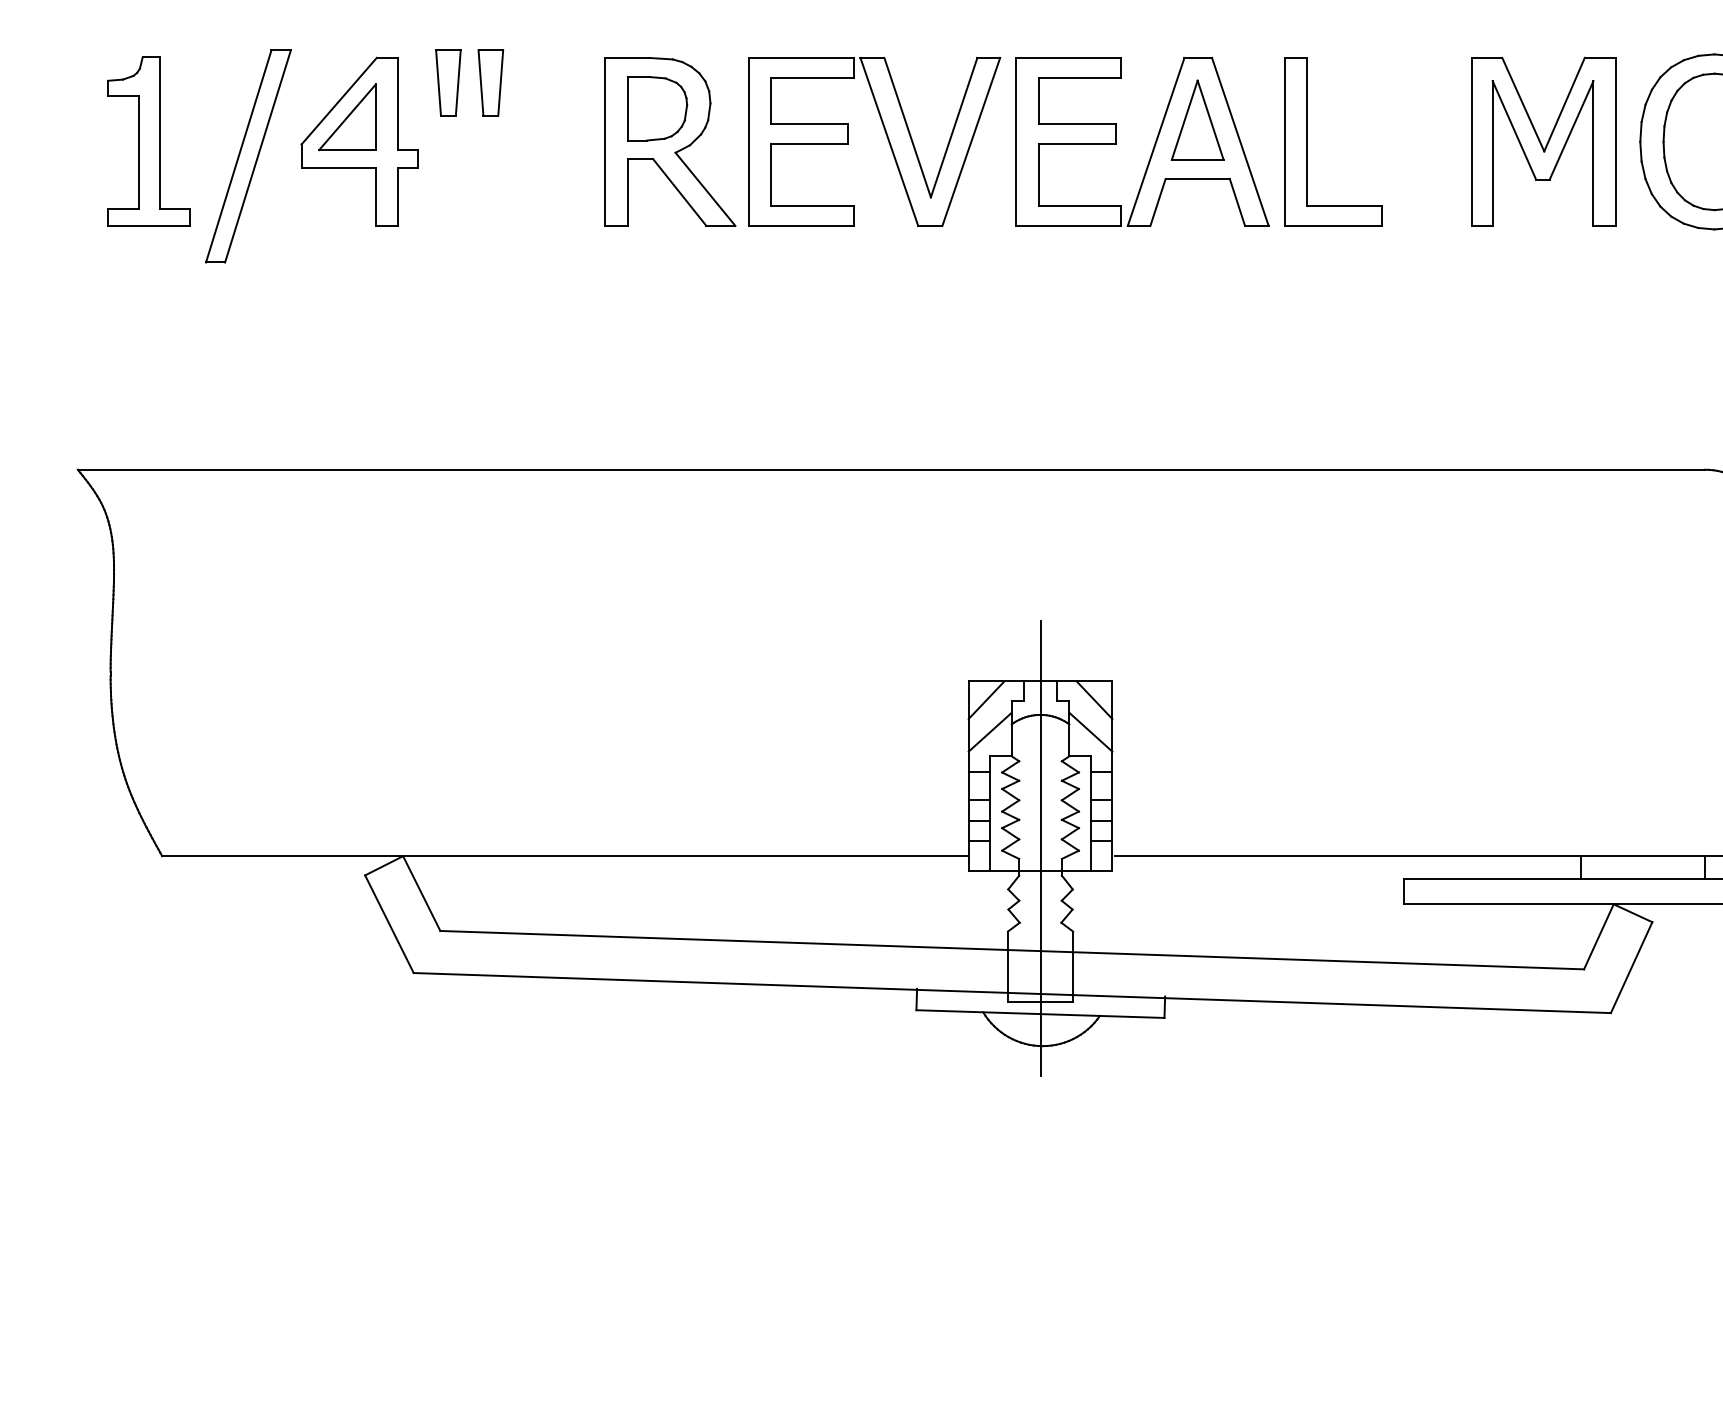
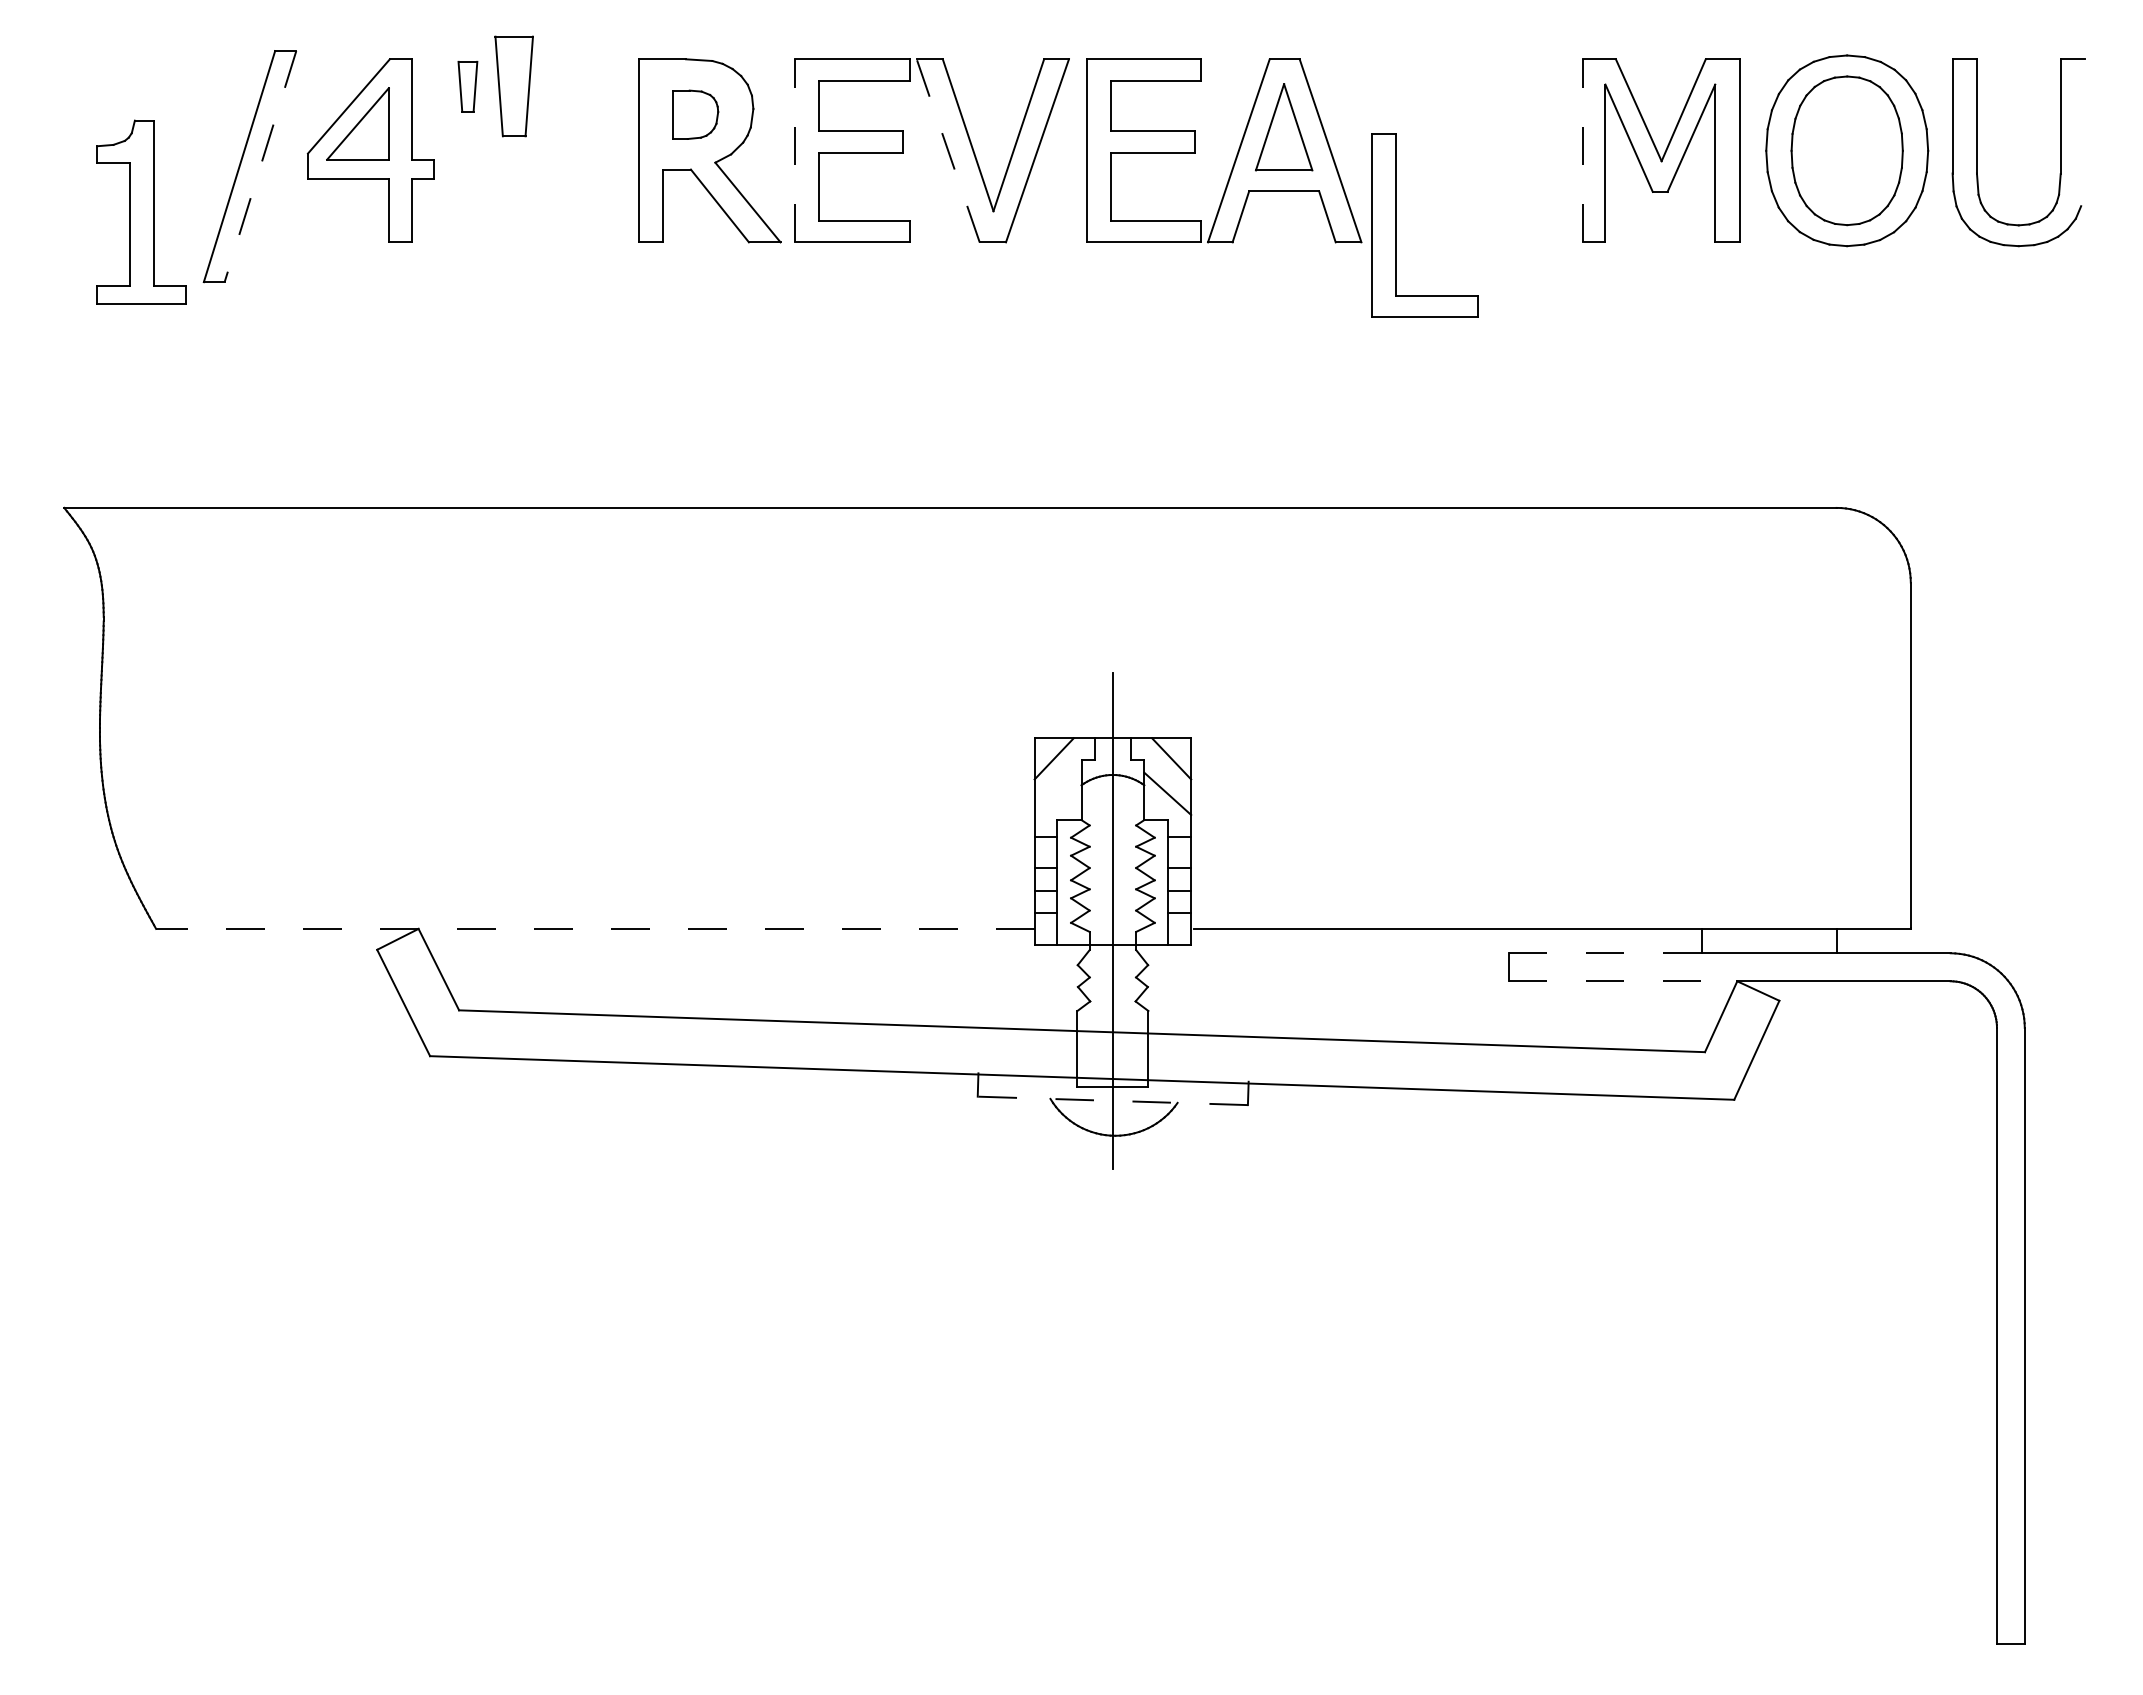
part: (448, 82) -> (467, 86), size x0.7
part: (490, 82) -> (513, 86), size x1.4
part: (657, 108) -> (695, 114), size x0.7
part: (148, 140) -> (141, 211), moved
line: (749, 141) -> (795, 150), solid -> dashed
line: (889, 141) -> (948, 150), solid -> dashed
part: (1307, 141) -> (1396, 225), moved
line: (1471, 141) -> (1582, 150), solid -> dashed
line: (258, 156) -> (260, 166), solid -> dashed
line: (989, 731) -> (1057, 793), removed
line: (564, 855) -> (594, 928), solid -> dashed
line: (1492, 878) -> (1605, 953), solid -> dashed
line: (1509, 904) -> (1623, 981), solid -> dashed
line: (1040, 1013) -> (1112, 1100), solid -> dashed

